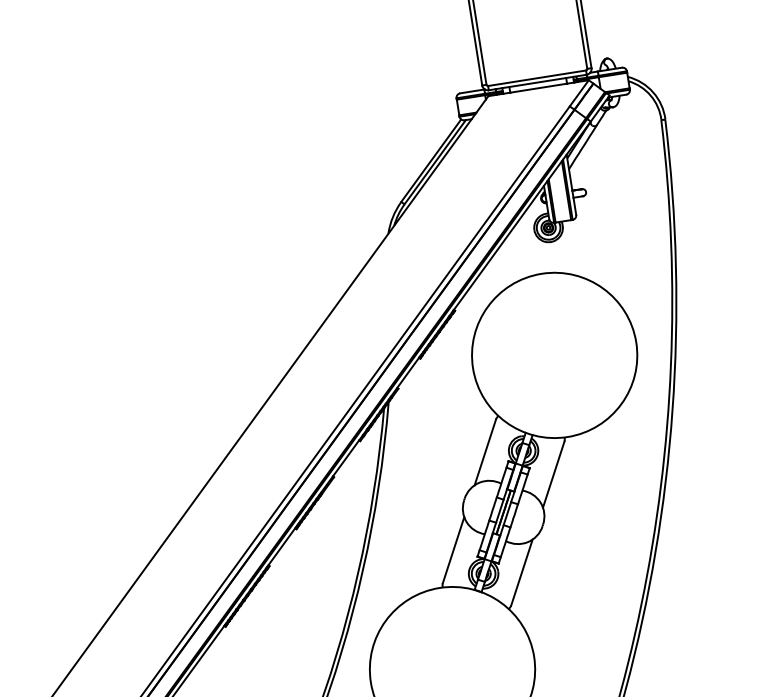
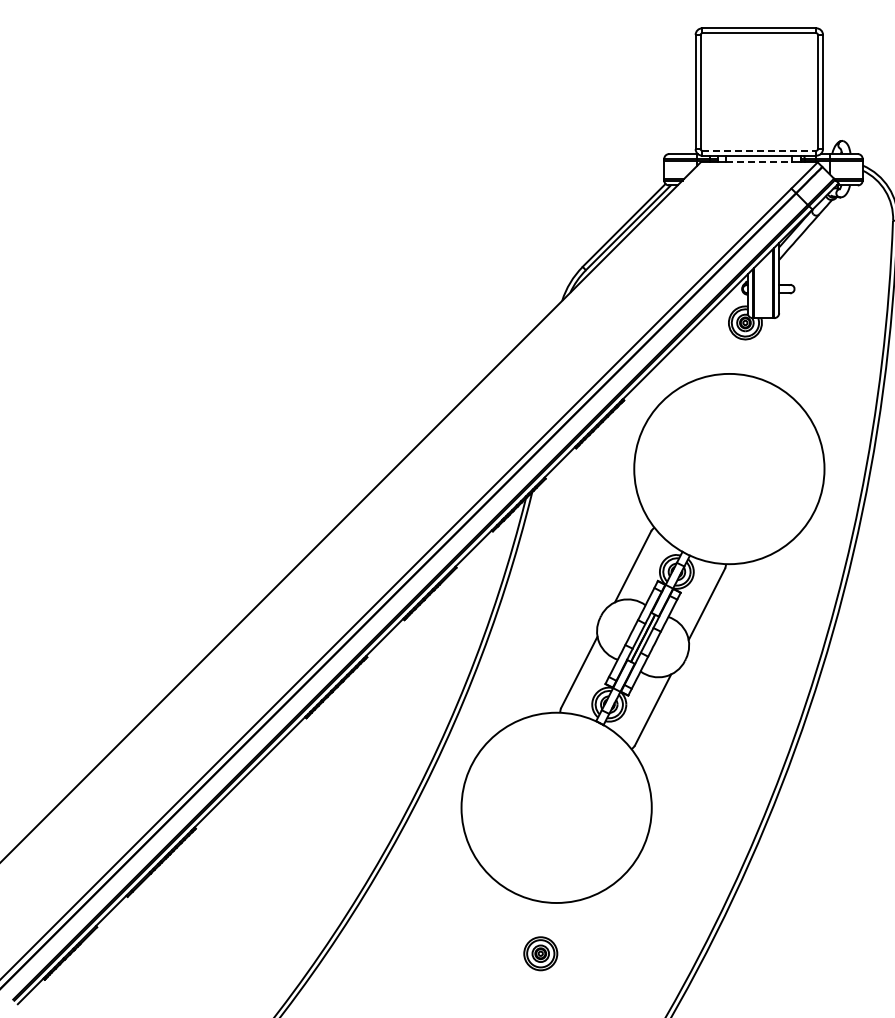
line: (537, 78) -> (759, 150), solid -> dashed
line: (538, 88) -> (759, 162), solid -> dashed

